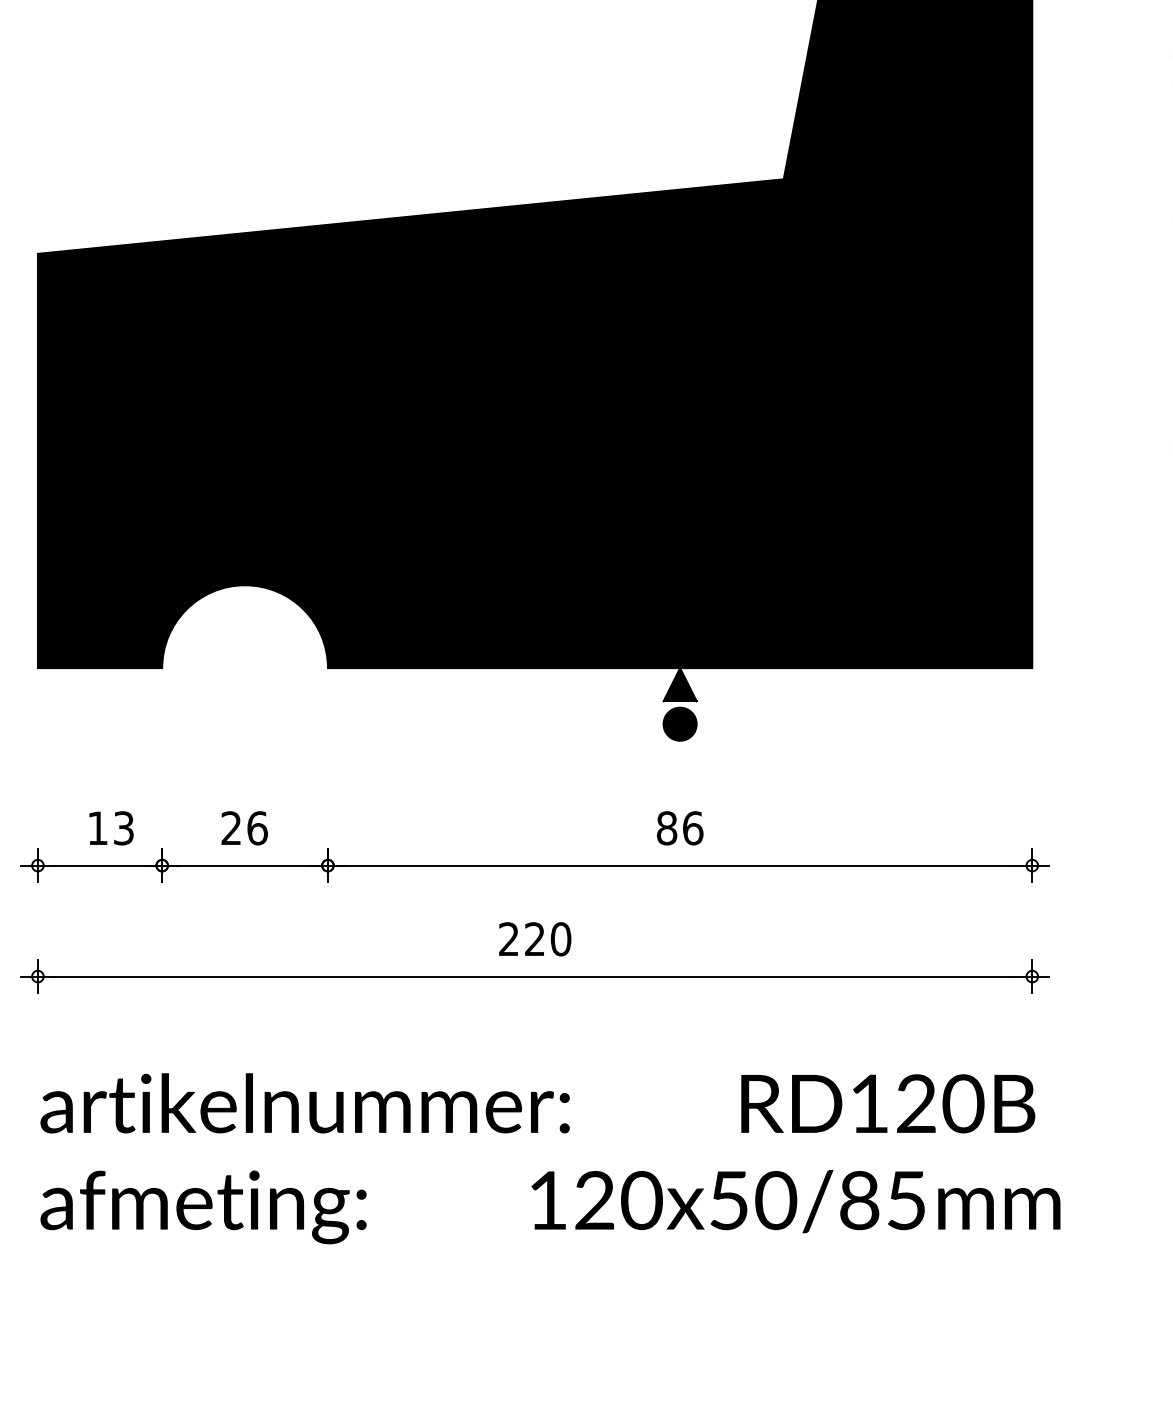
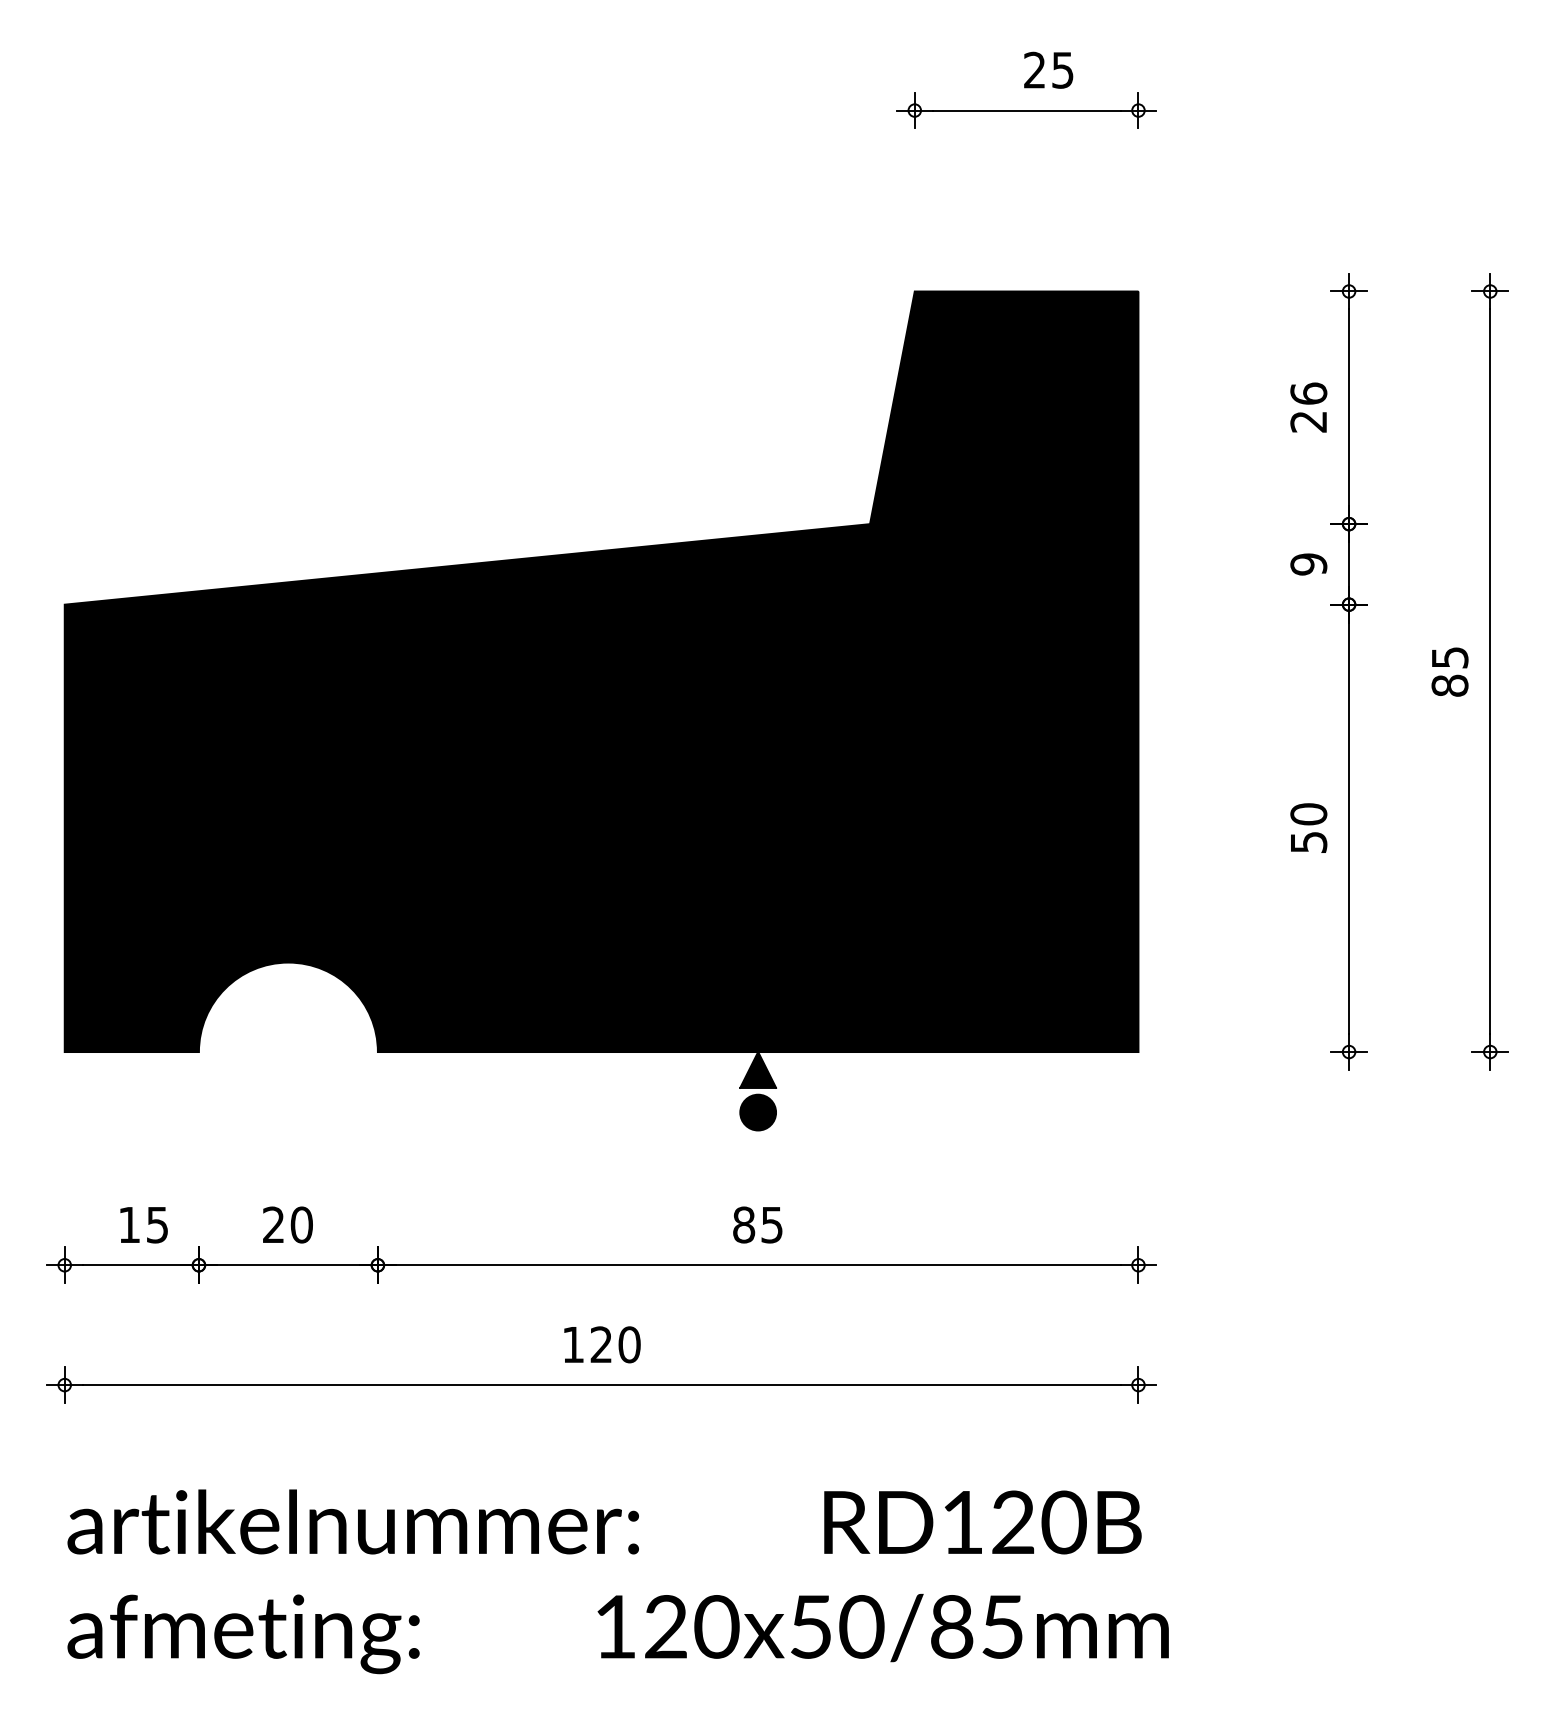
text: (123, 827) -> (157, 1224), 13 -> 15
text: (257, 827) -> (301, 1224), 26 -> 20
text: (693, 827) -> (772, 1224), 86 -> 85
text: (508, 938) -> (572, 1344), 220 -> 120

